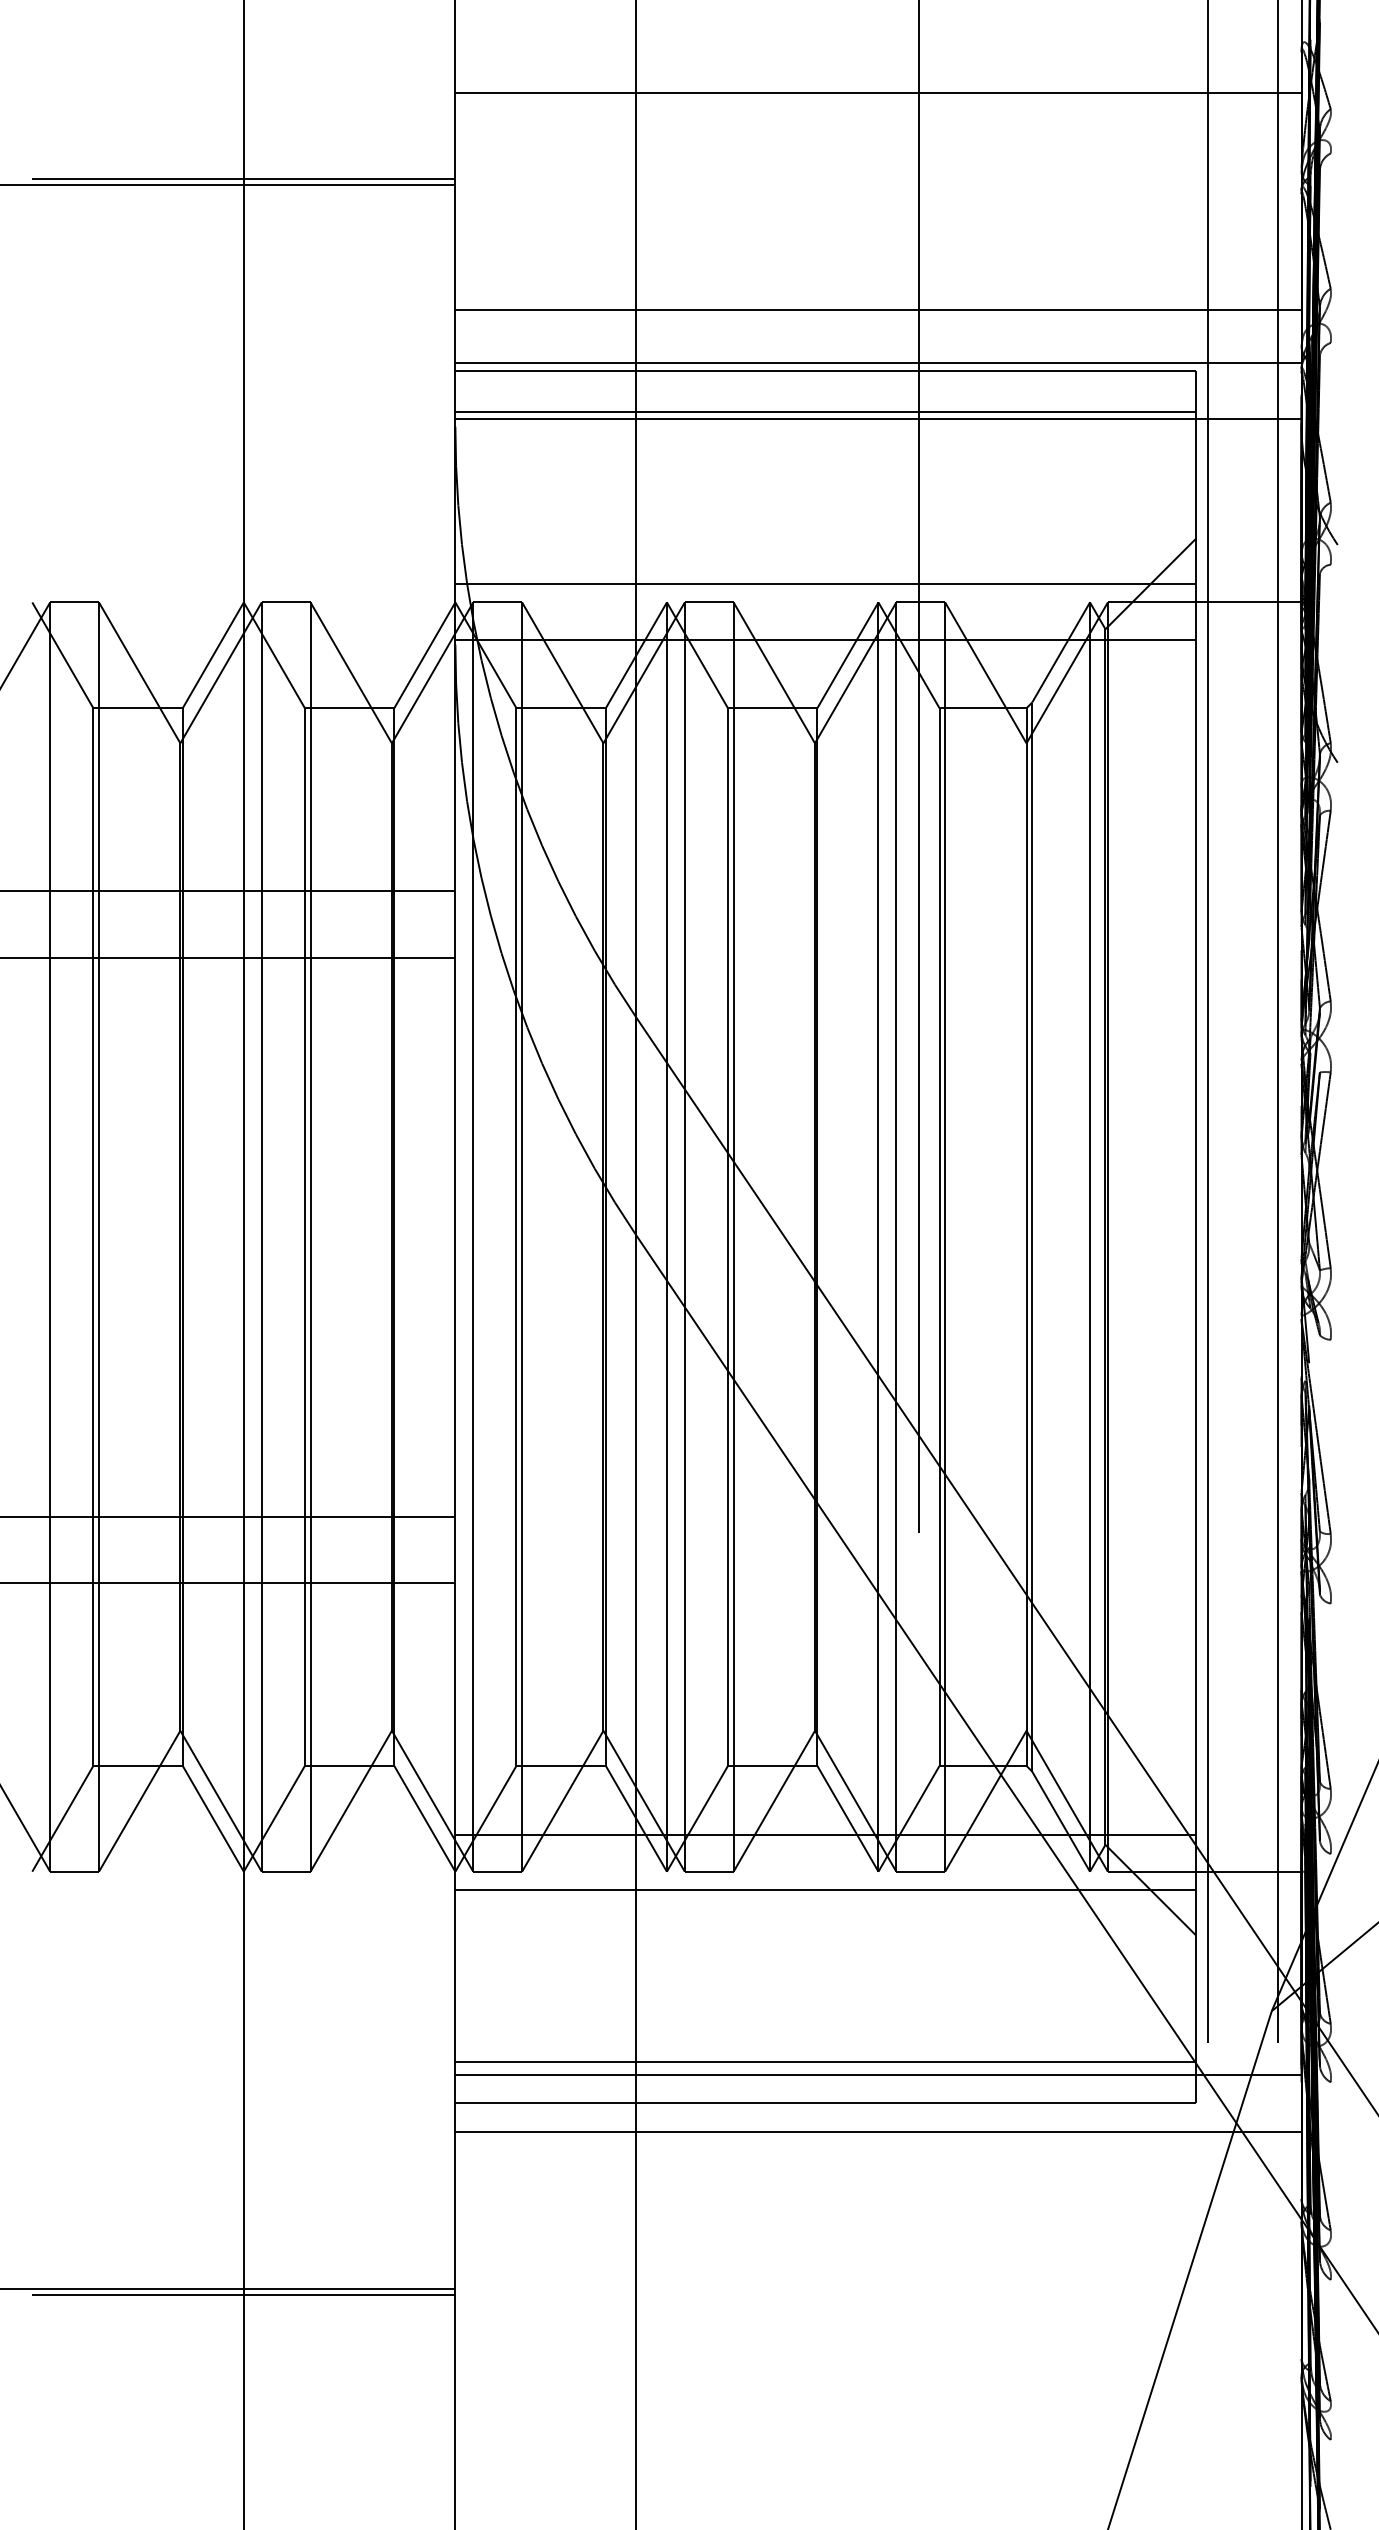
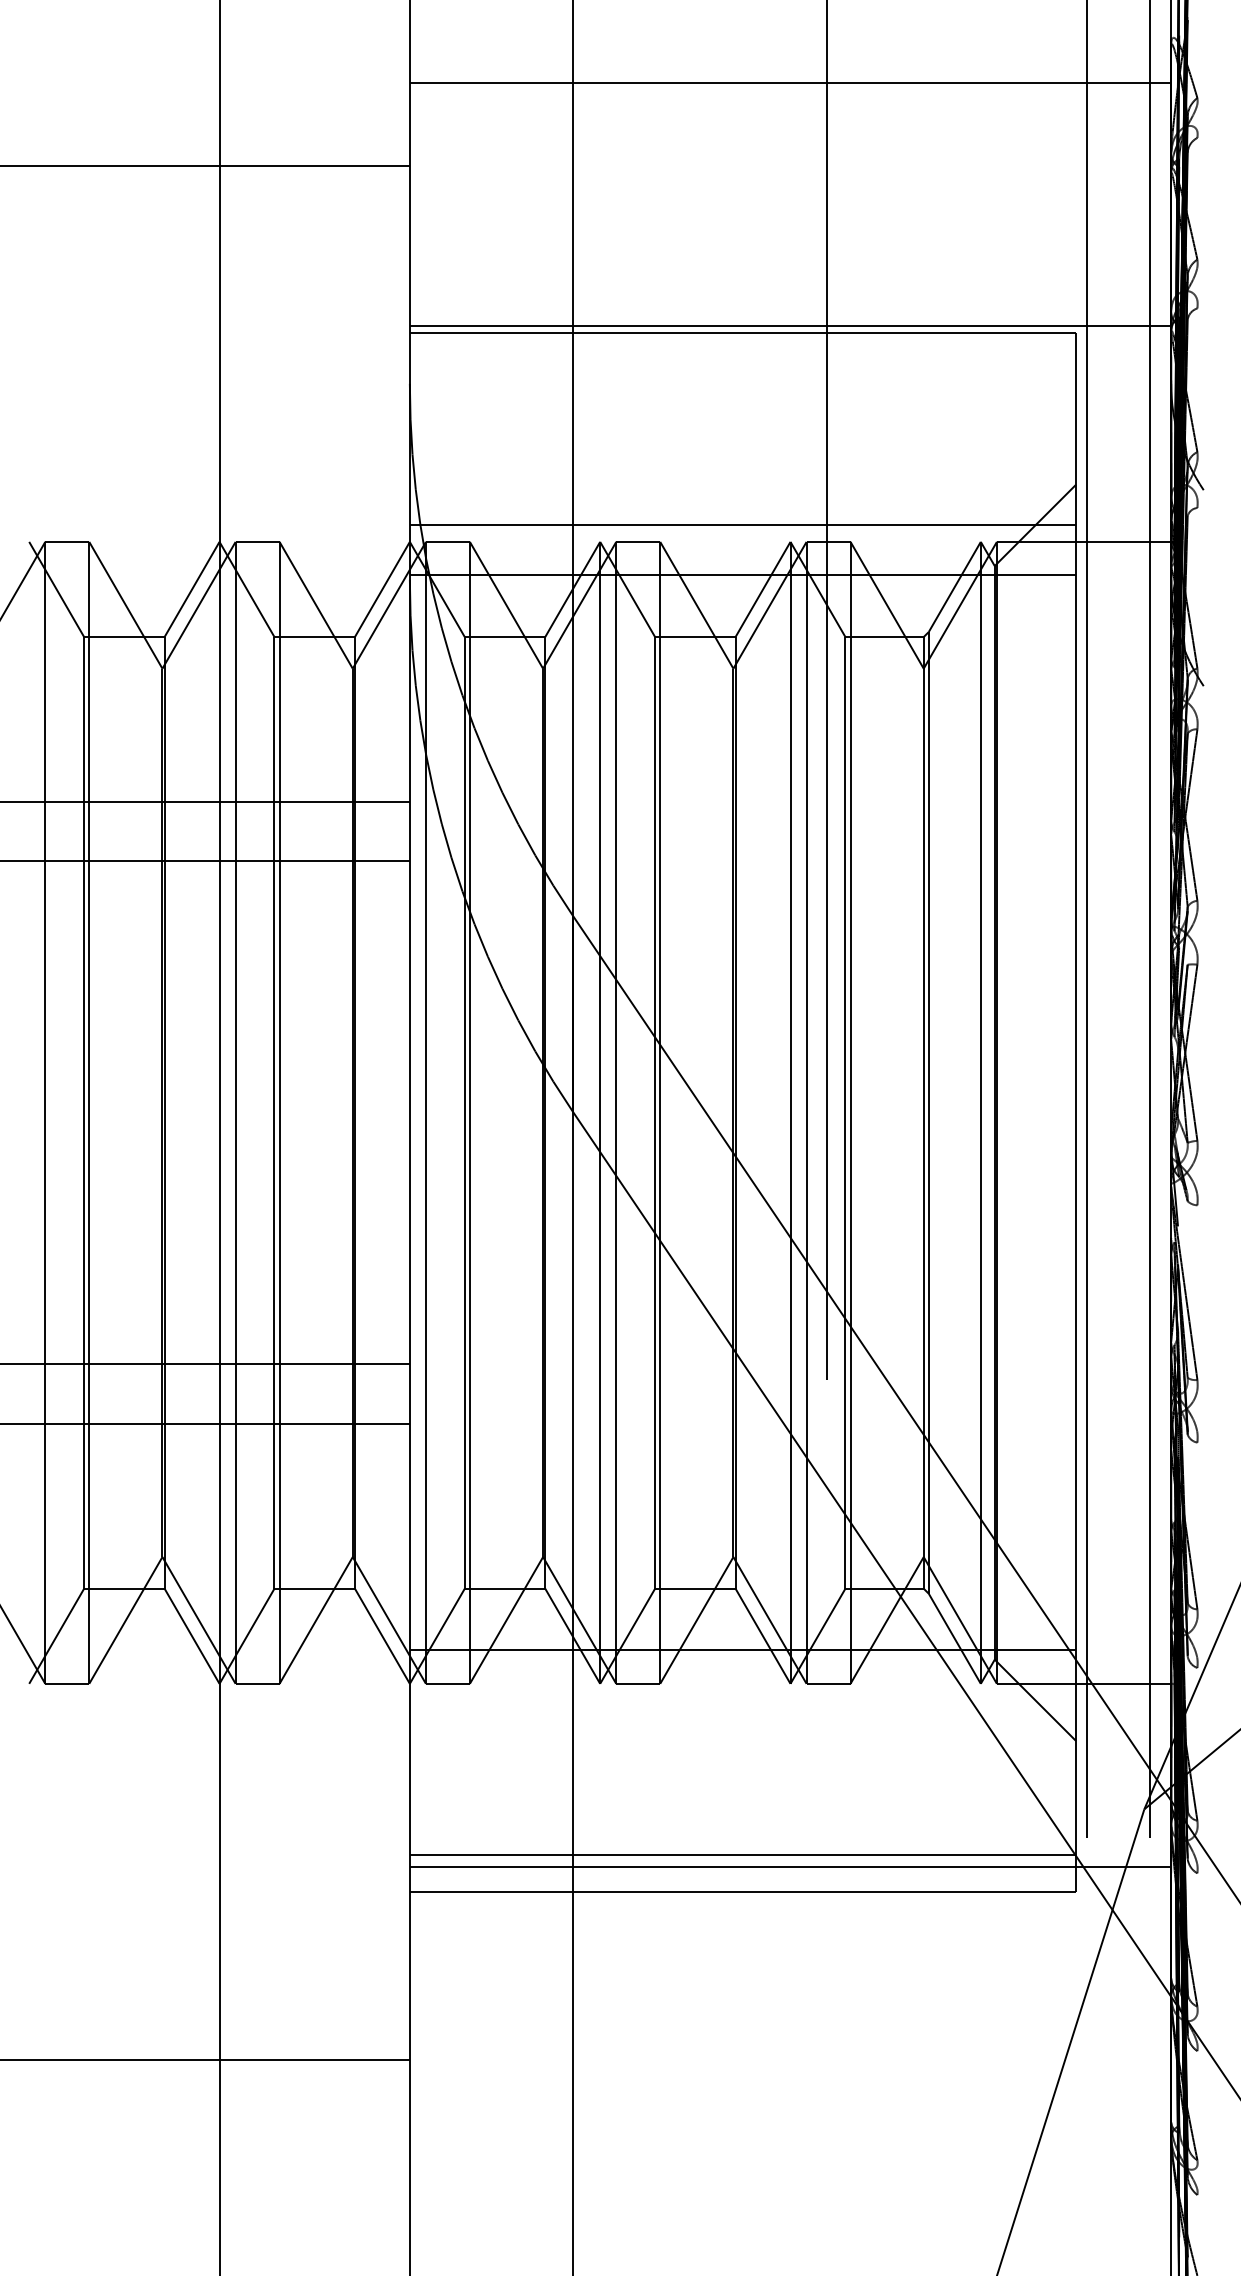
line: (243, 179) -> (219, 161), removed
line: (878, 310) -> (790, 279), removed
line: (825, 411) -> (742, 370), removed
line: (878, 419) -> (790, 377), removed
line: (825, 1890) -> (742, 1700), removed
line: (878, 2131) -> (790, 1917), removed
line: (243, 2294) -> (219, 2064), removed

